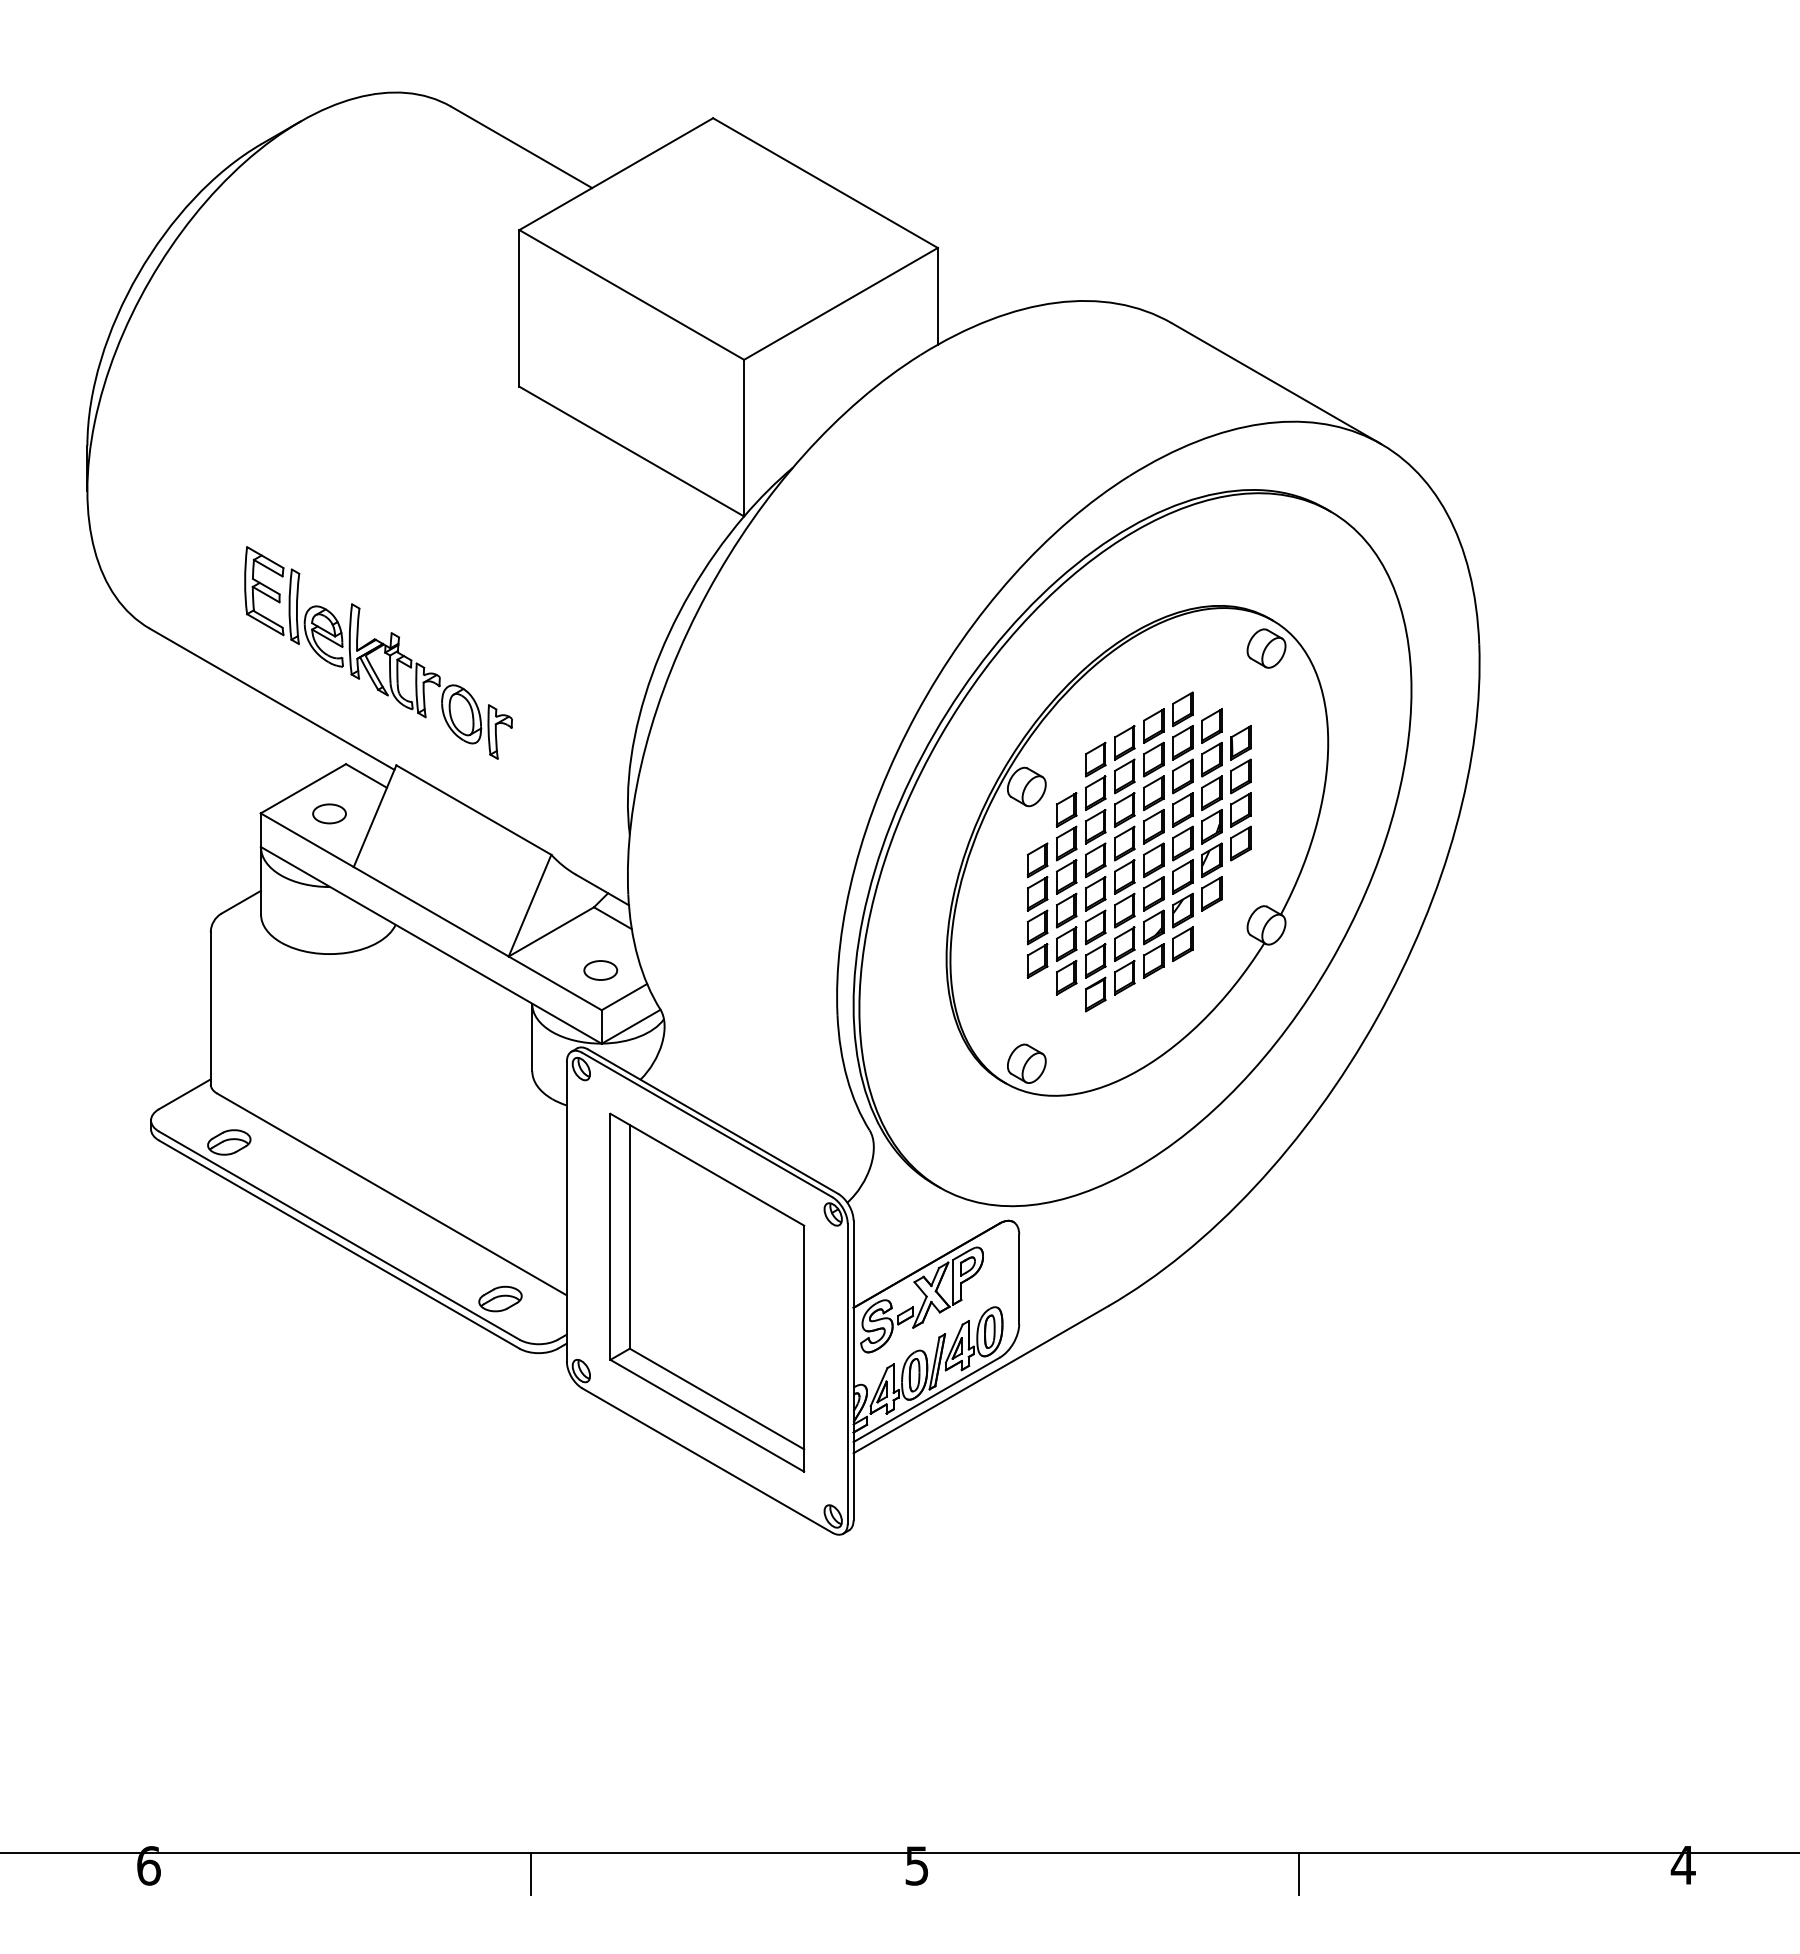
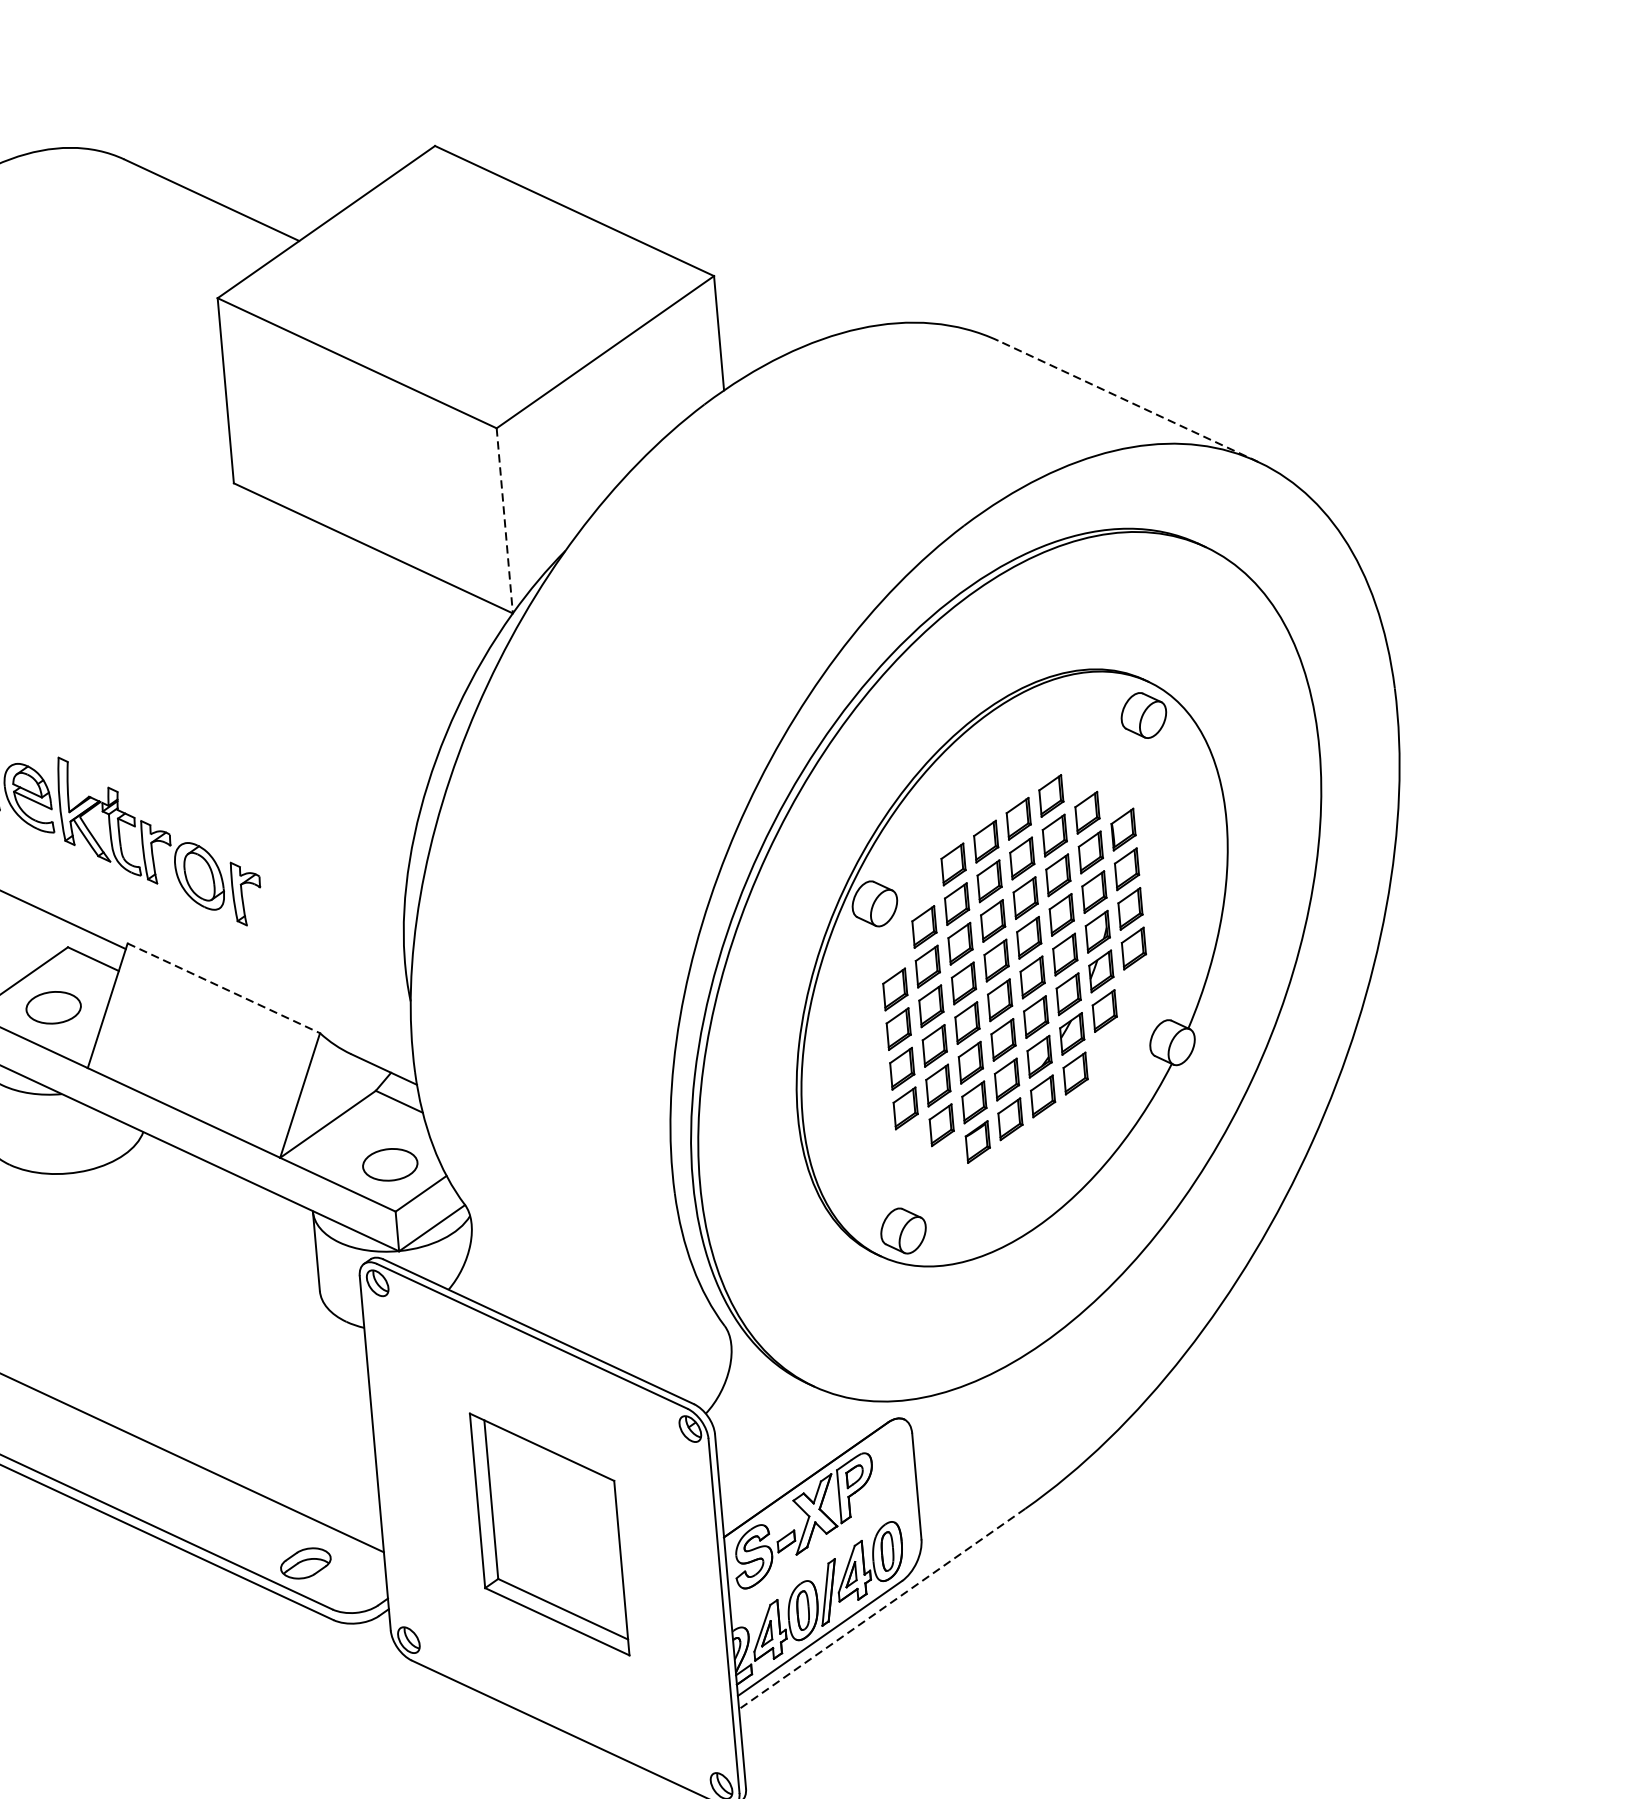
line: (1276, 383) -> (1128, 401), solid -> dashed
line: (744, 438) -> (505, 521), solid -> dashed
line: (474, 810) -> (224, 988), solid -> dashed
part: (329, 813) -> (53, 1007), size x1.4
part: (600, 970) -> (390, 1164), size x1.4
part: (707, 1292) -> (549, 1534), size x0.6
line: (980, 1379) -> (881, 1608), solid -> dashed

